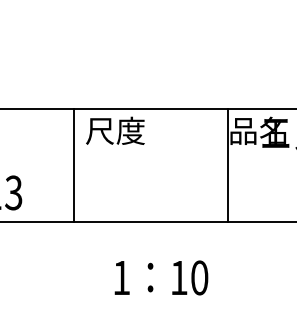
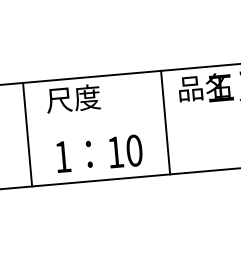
line: (73, 165) -> (27, 134), moved
line: (228, 165) -> (165, 122), moved
text: (161, 277) -> (99, 153), moved

